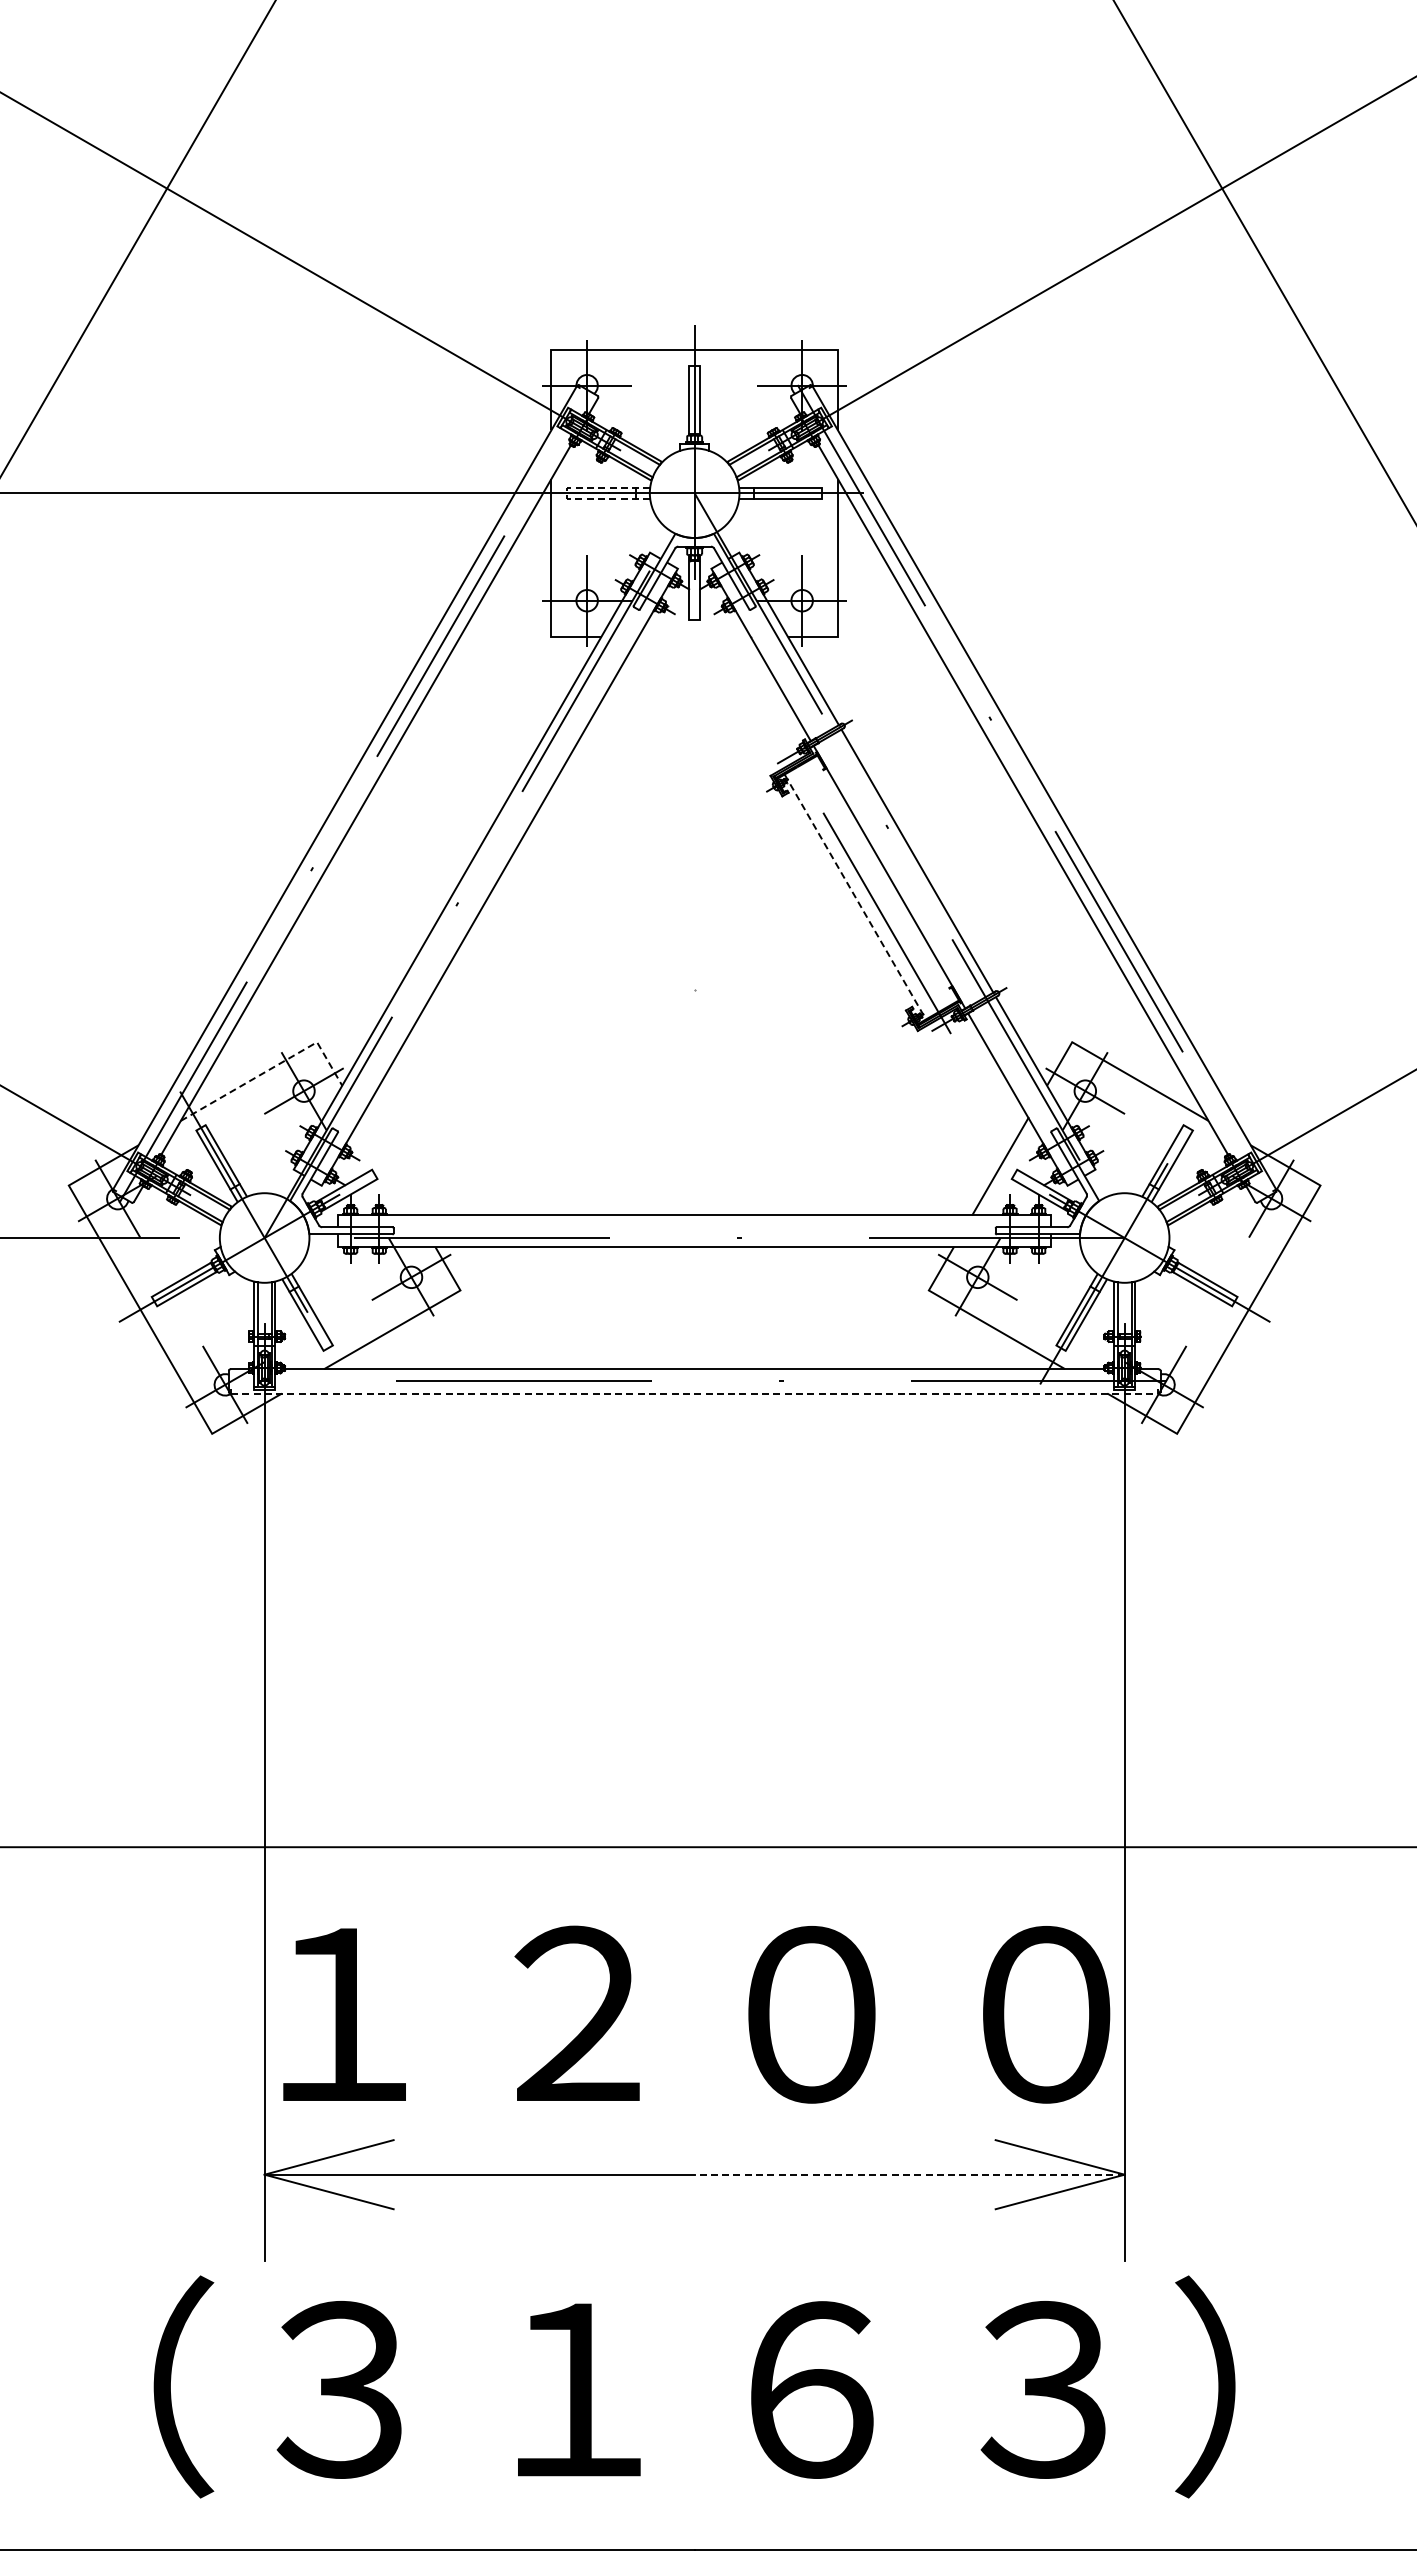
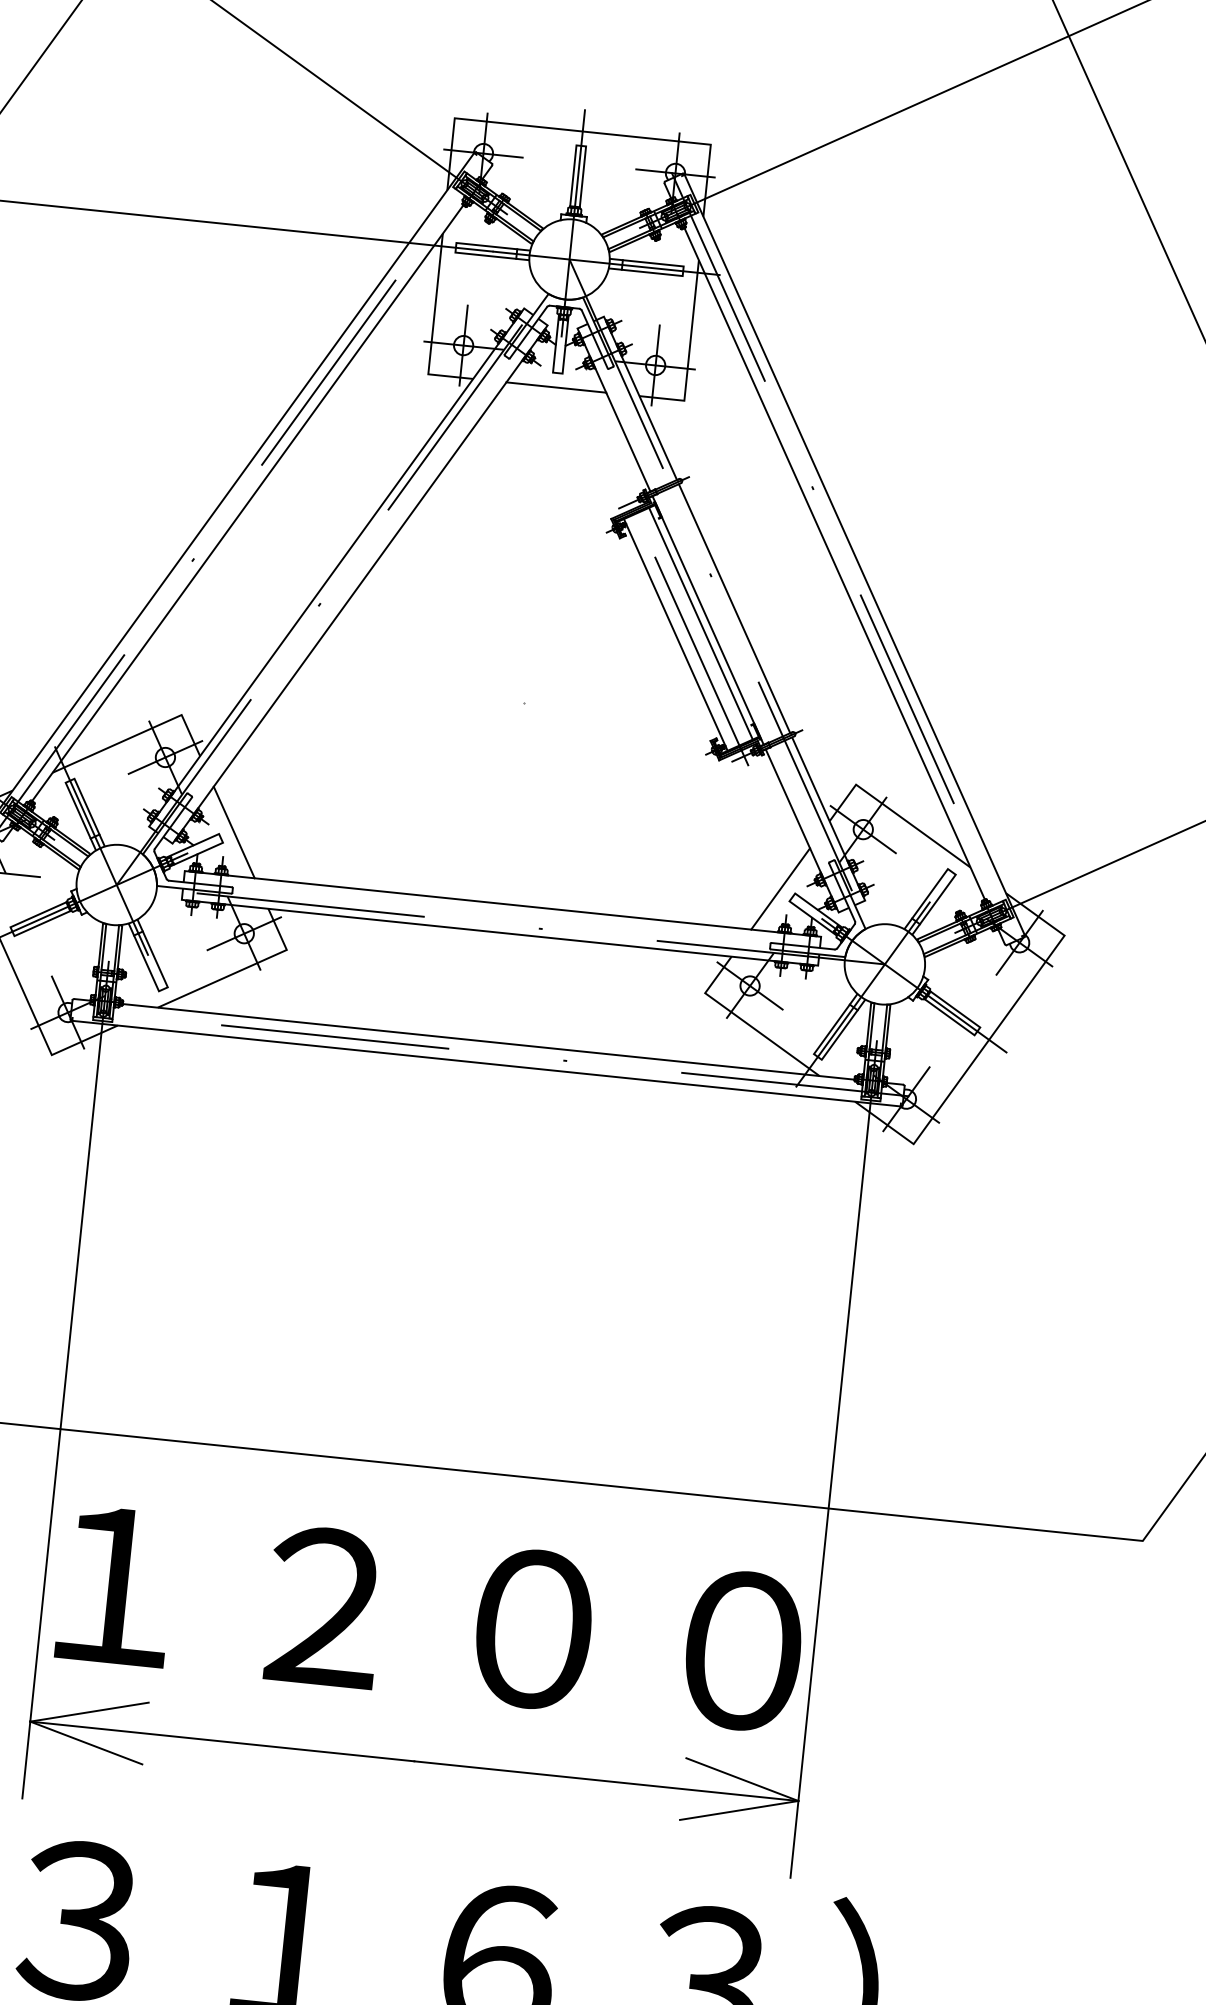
line: (567, 492) -> (456, 247), dashed -> solid
line: (694, 636) -> (556, 387), added
line: (881, 881) -> (700, 623), added
line: (855, 897) -> (675, 635), dashed -> solid
line: (271, 1068) -> (138, 734), dashed -> solid
line: (388, 1166) -> (233, 832), added
line: (694, 1393) -> (486, 1063), dashed -> solid
line: (909, 2174) -> (606, 1780), dashed -> solid

